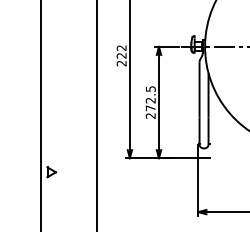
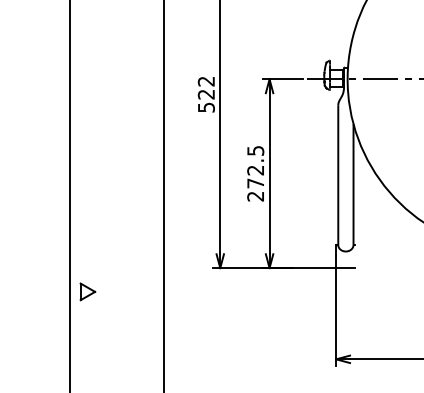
text: (121, 63) -> (206, 107), 222 -> 522

